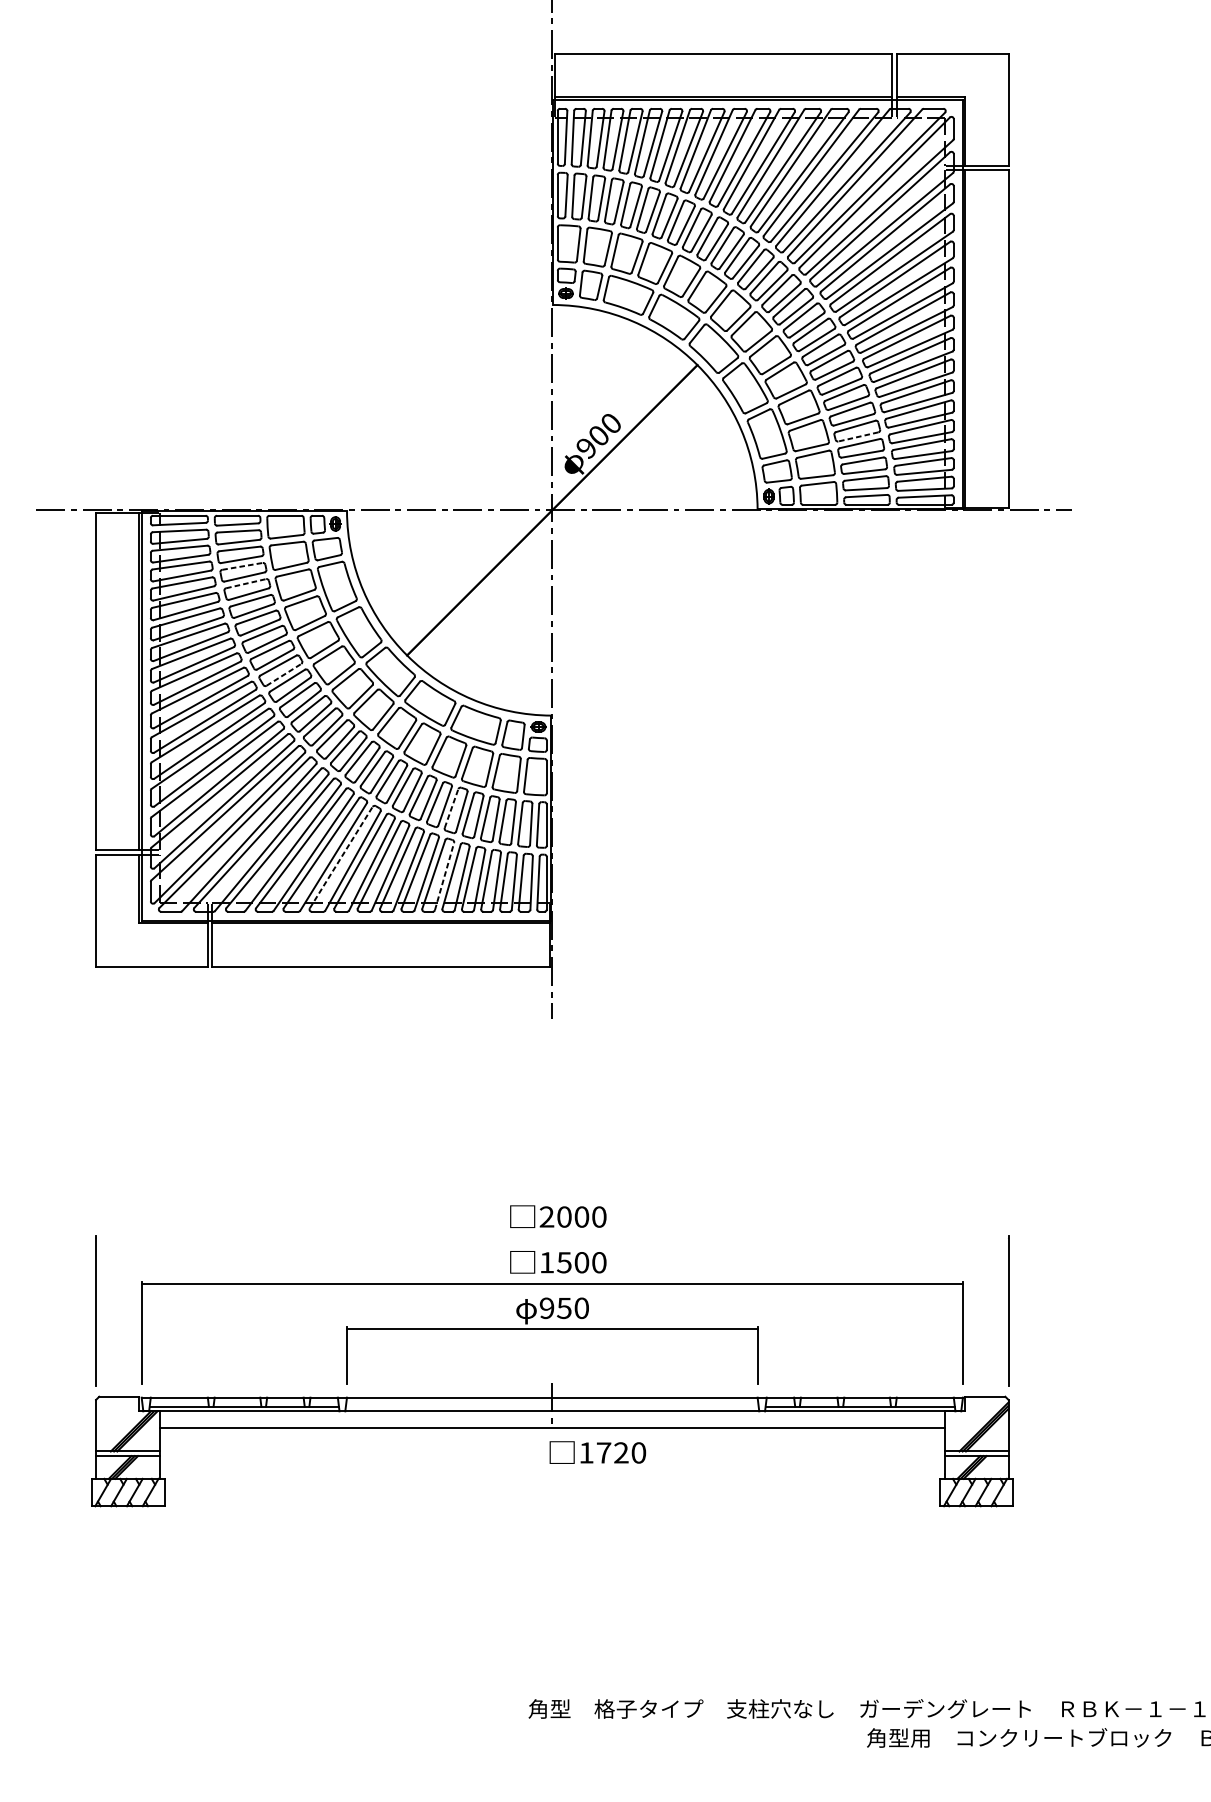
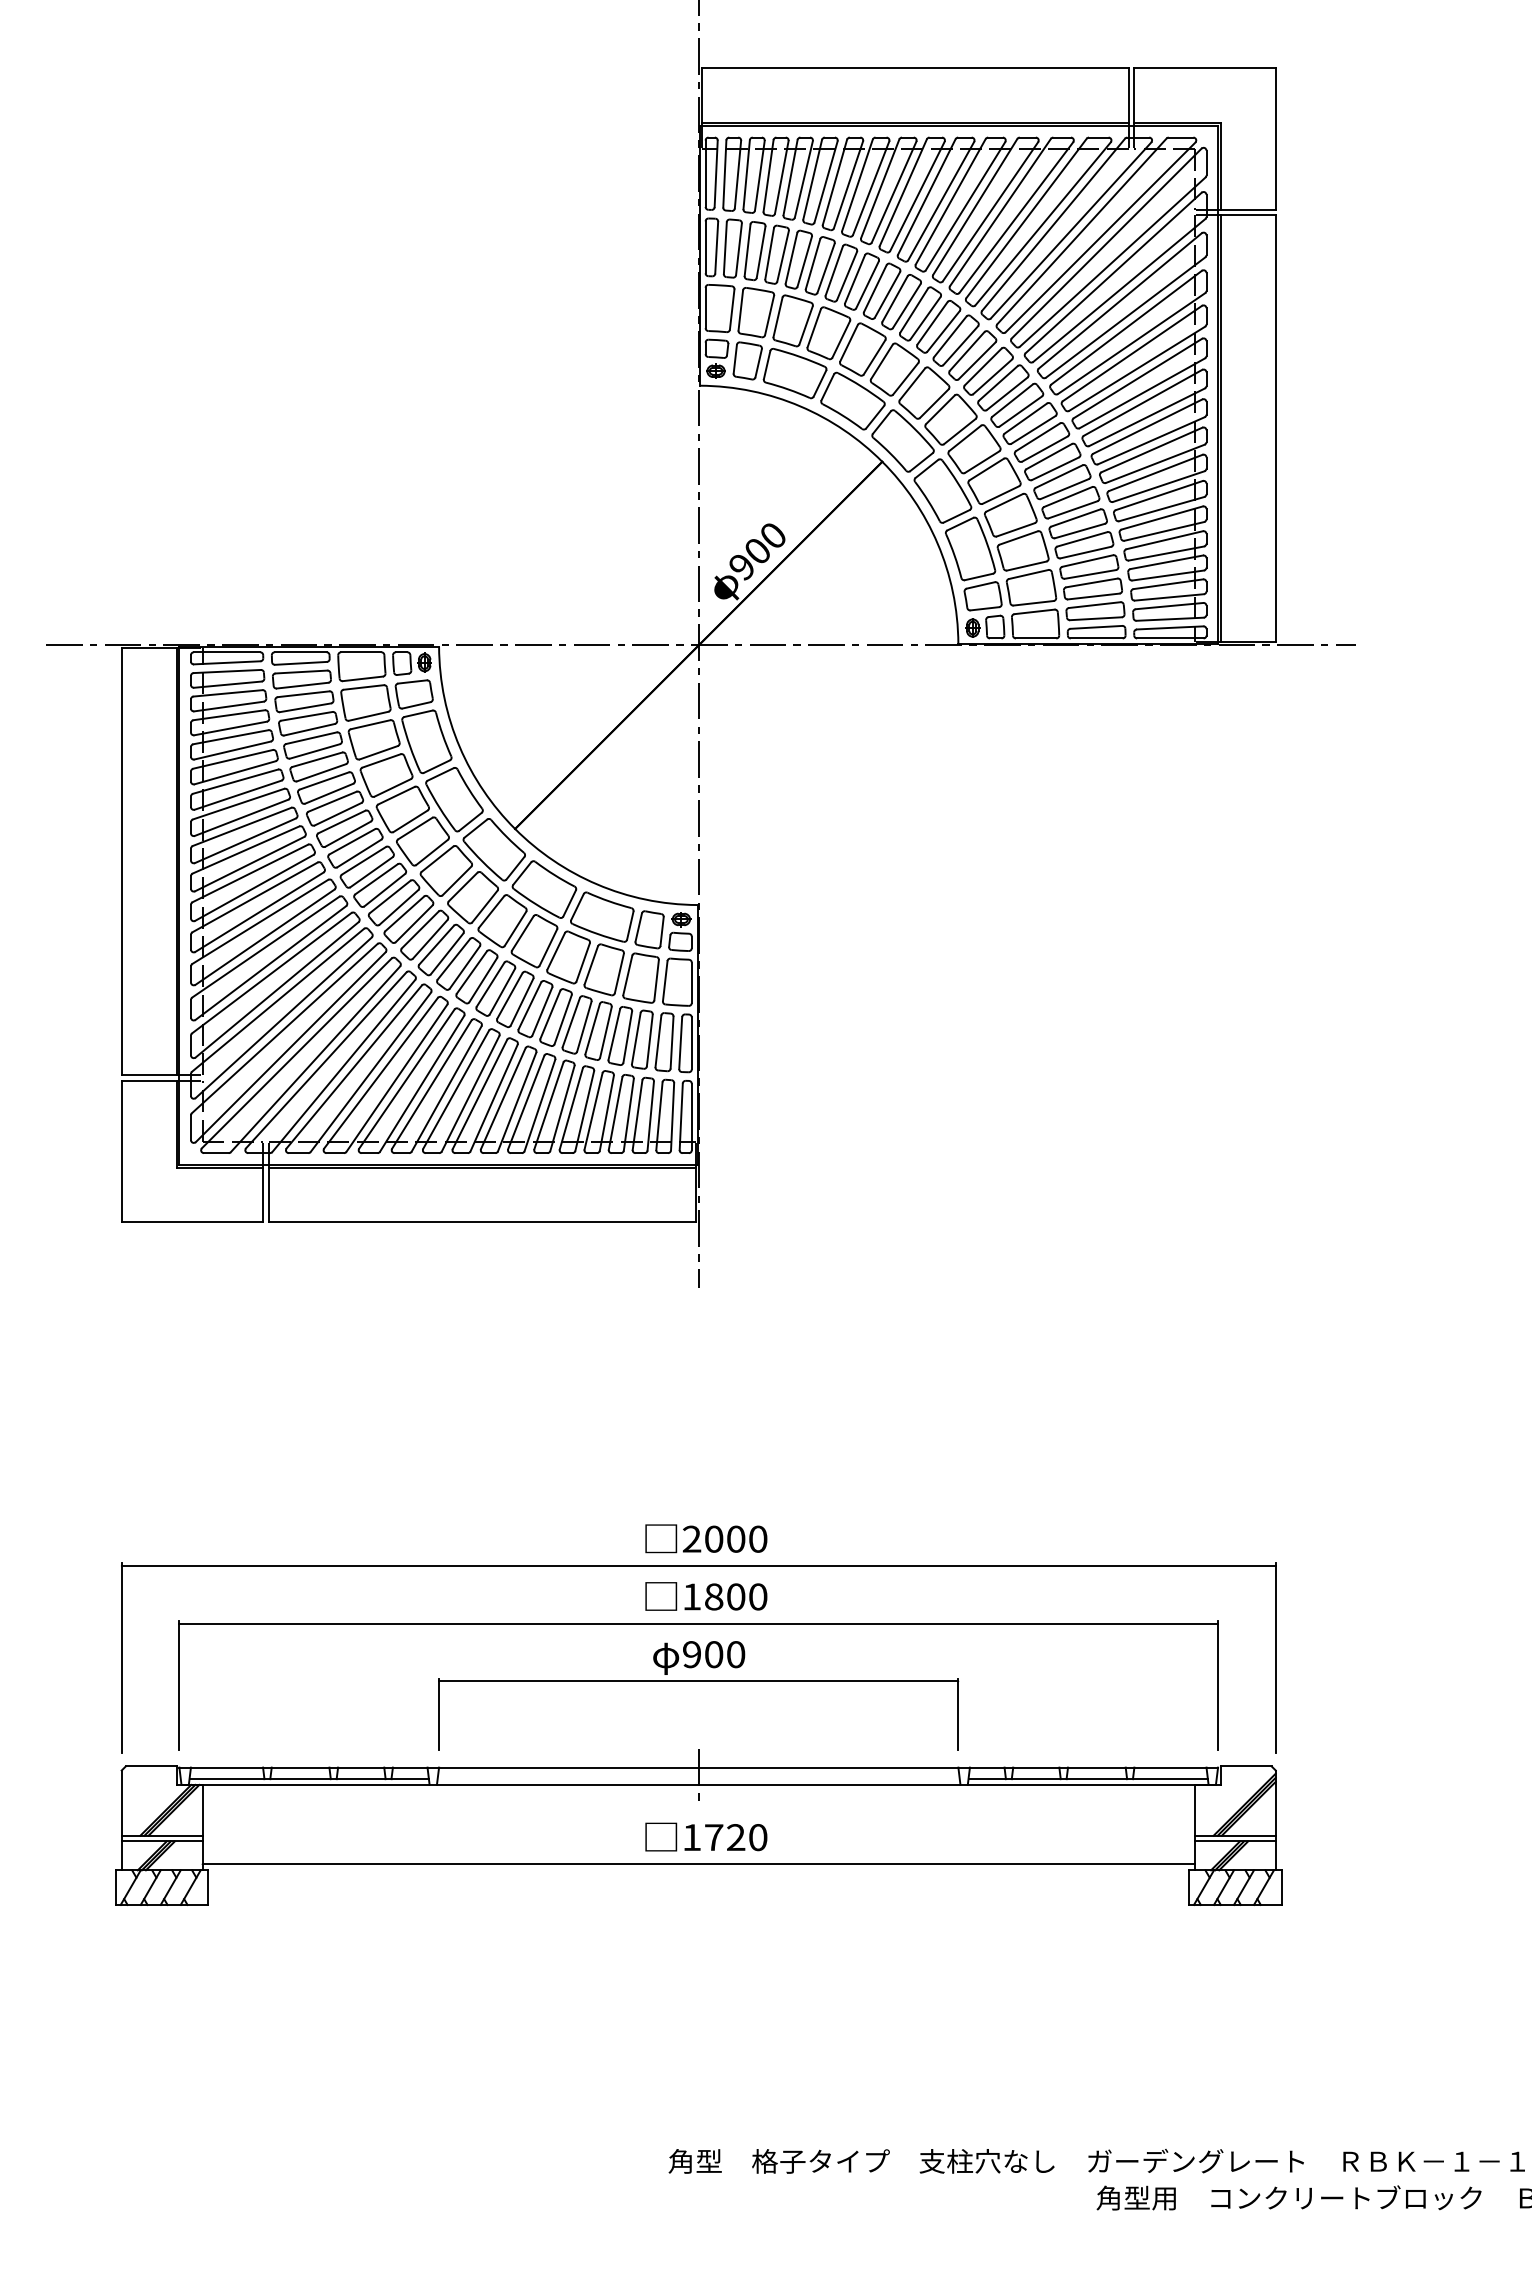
line: (858, 436) -> (1085, 552), dashed -> solid
line: (242, 566) -> (307, 716), dashed -> solid
line: (246, 583) -> (311, 738), dashed -> solid
line: (284, 674) -> (359, 853), dashed -> solid
line: (451, 808) -> (571, 1022), dashed -> solid
line: (341, 857) -> (432, 1084), dashed -> solid
line: (444, 876) -> (562, 1108), dashed -> solid
line: (552, 1238) -> (698, 1566), added
text: (563, 1262) -> (713, 1596), 1500 -> 1800
text: (563, 1308) -> (713, 1654), 950 -> 900
line: (552, 1428) -> (698, 1864), moved
text: (597, 1452) -> (706, 1836), moved

